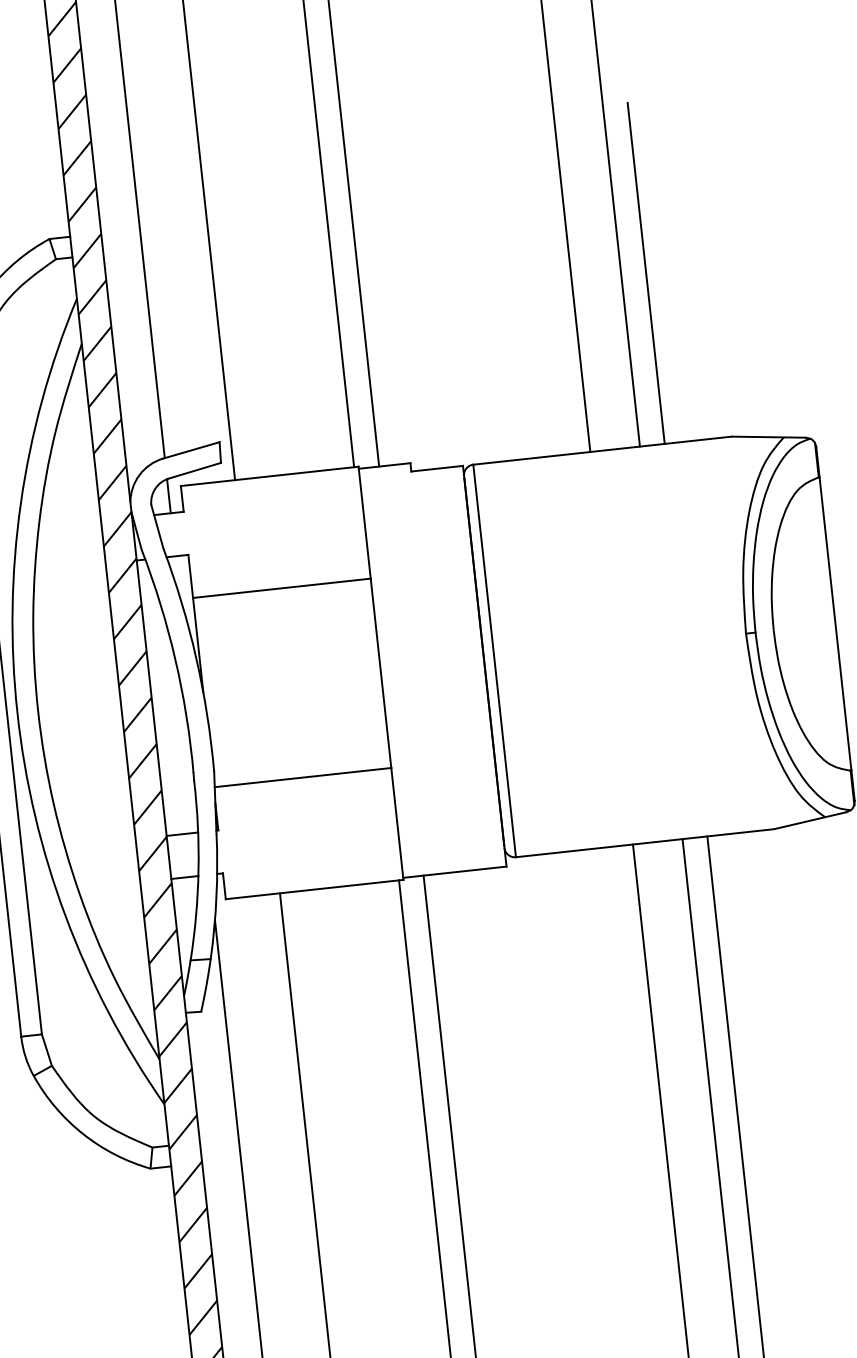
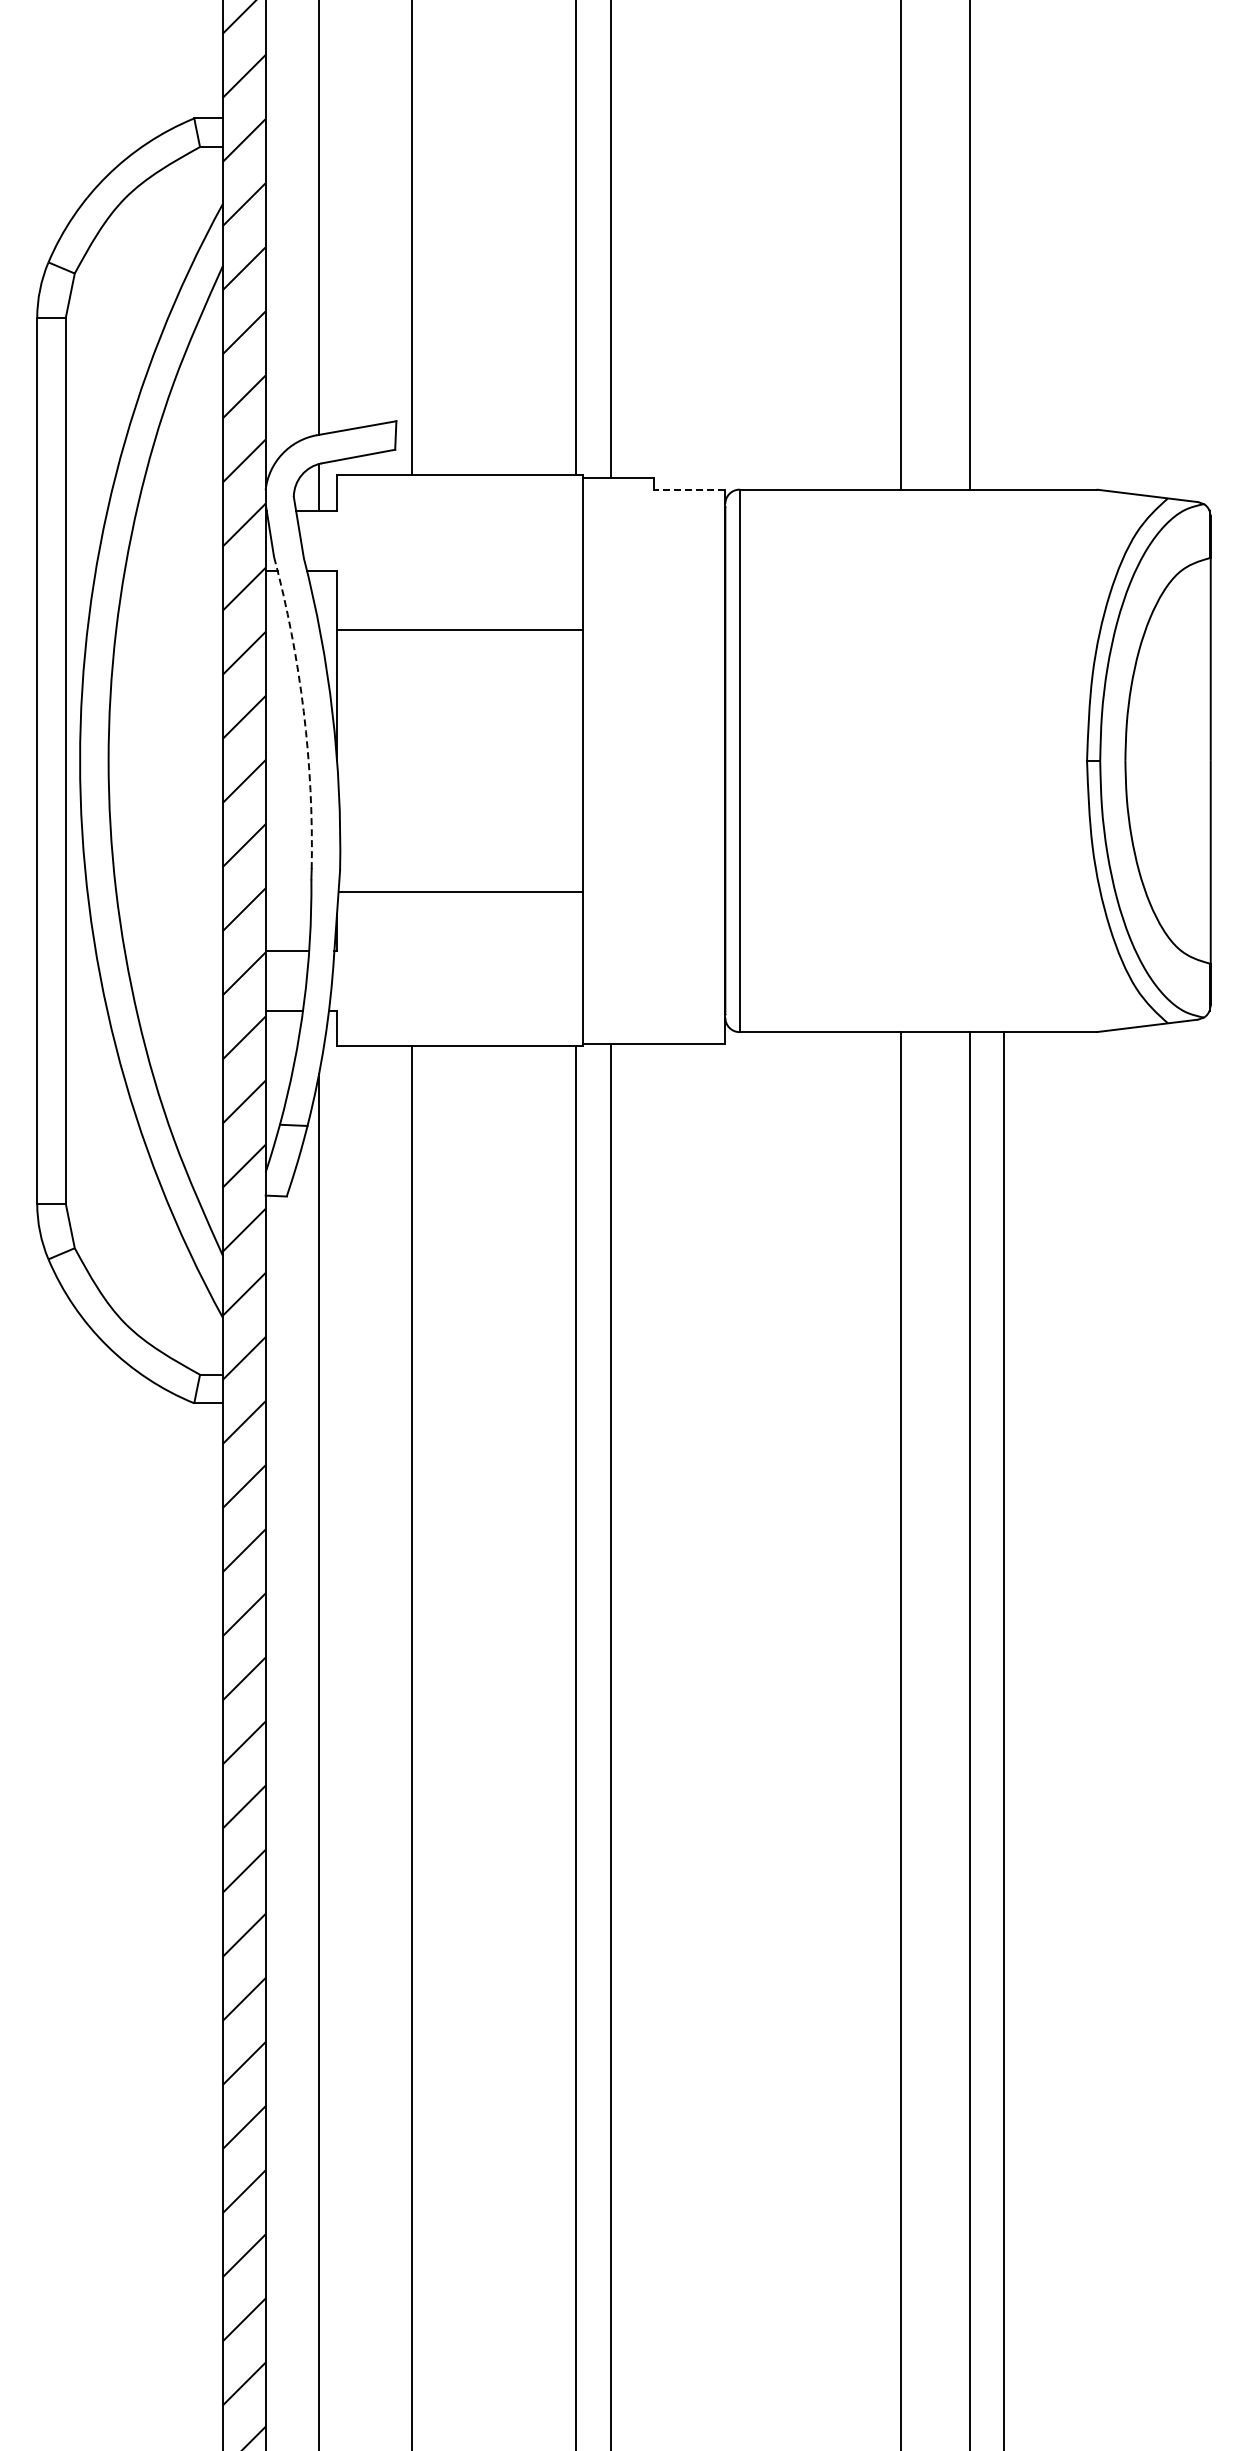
line: (646, 273) -> (1004, 253), removed
line: (437, 468) -> (689, 489), solid -> dashed
arc: (175, 659) -> (303, 711), solid -> dashed

